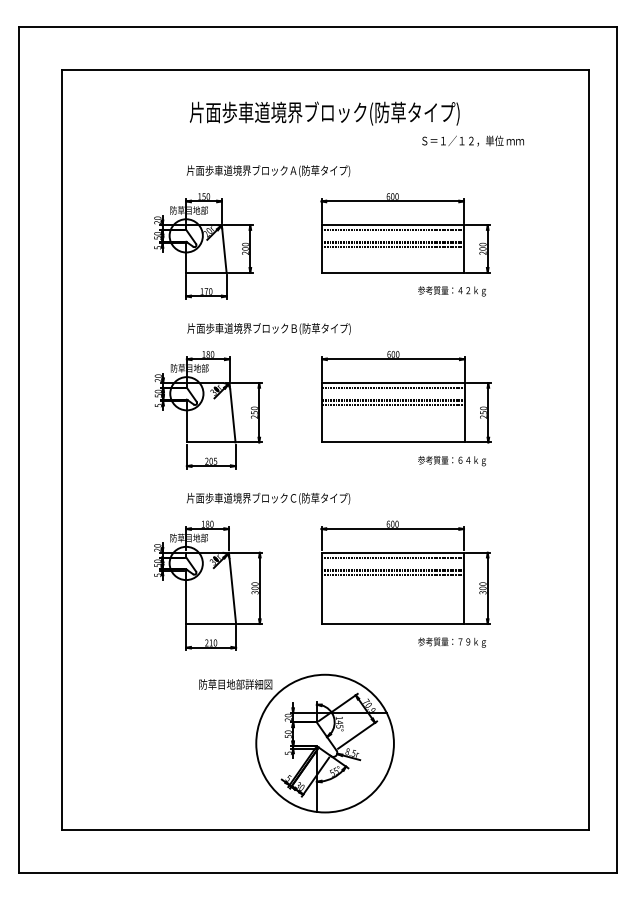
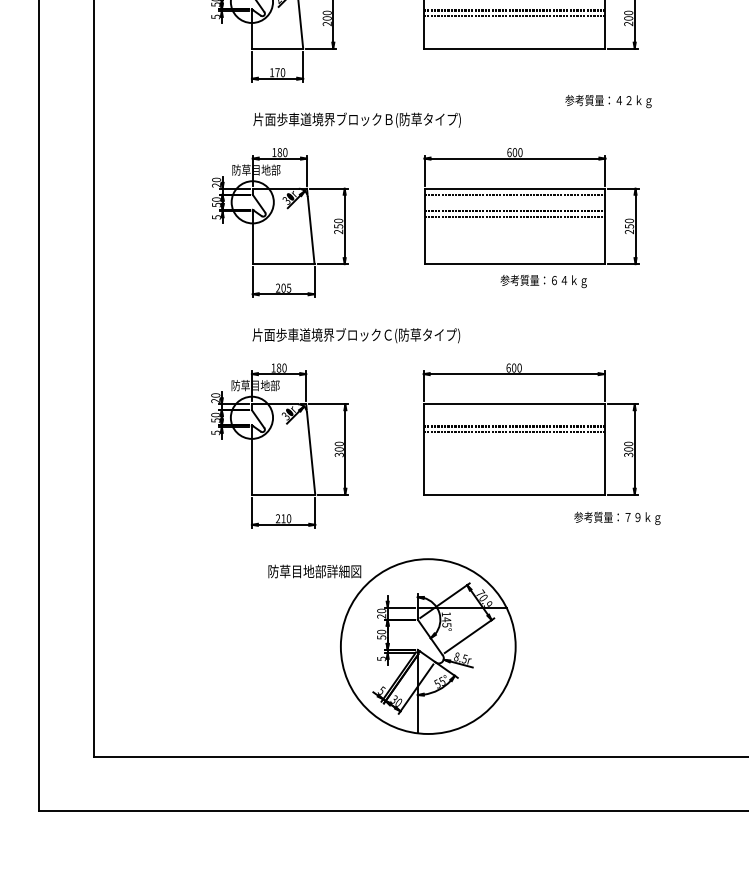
text: (451, 291) -> (607, 101), moved
text: (451, 461) -> (543, 282), moved
line: (392, 557) -> (513, 410), removed
text: (451, 642) -> (616, 518), moved

